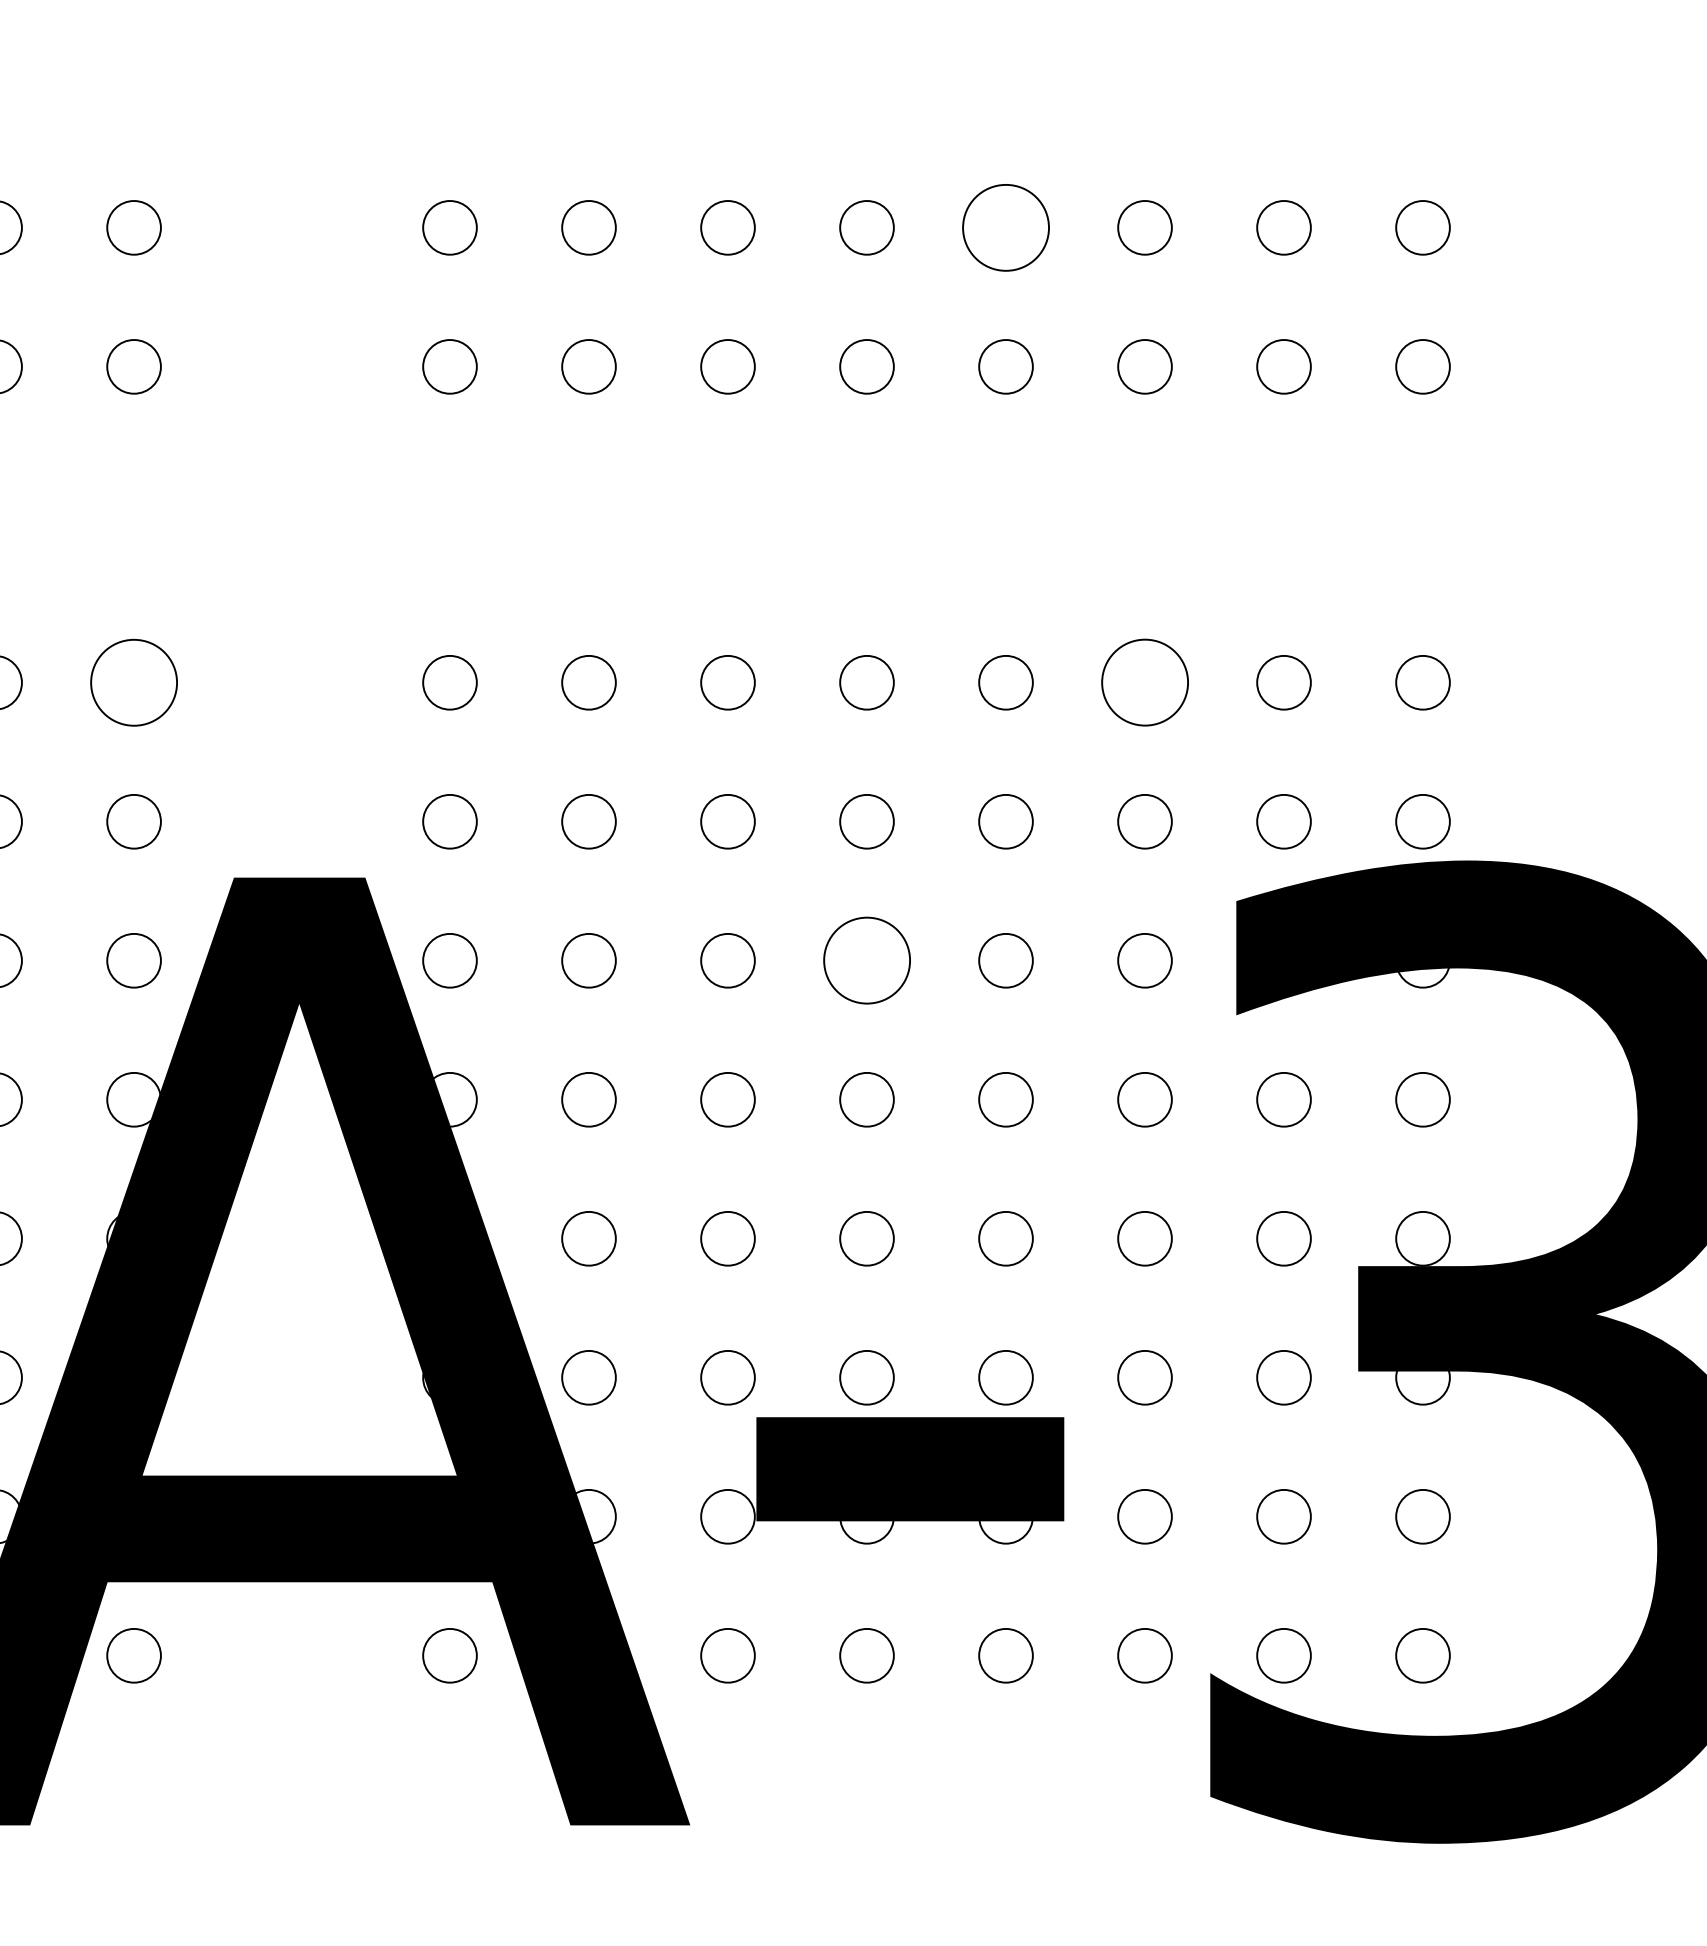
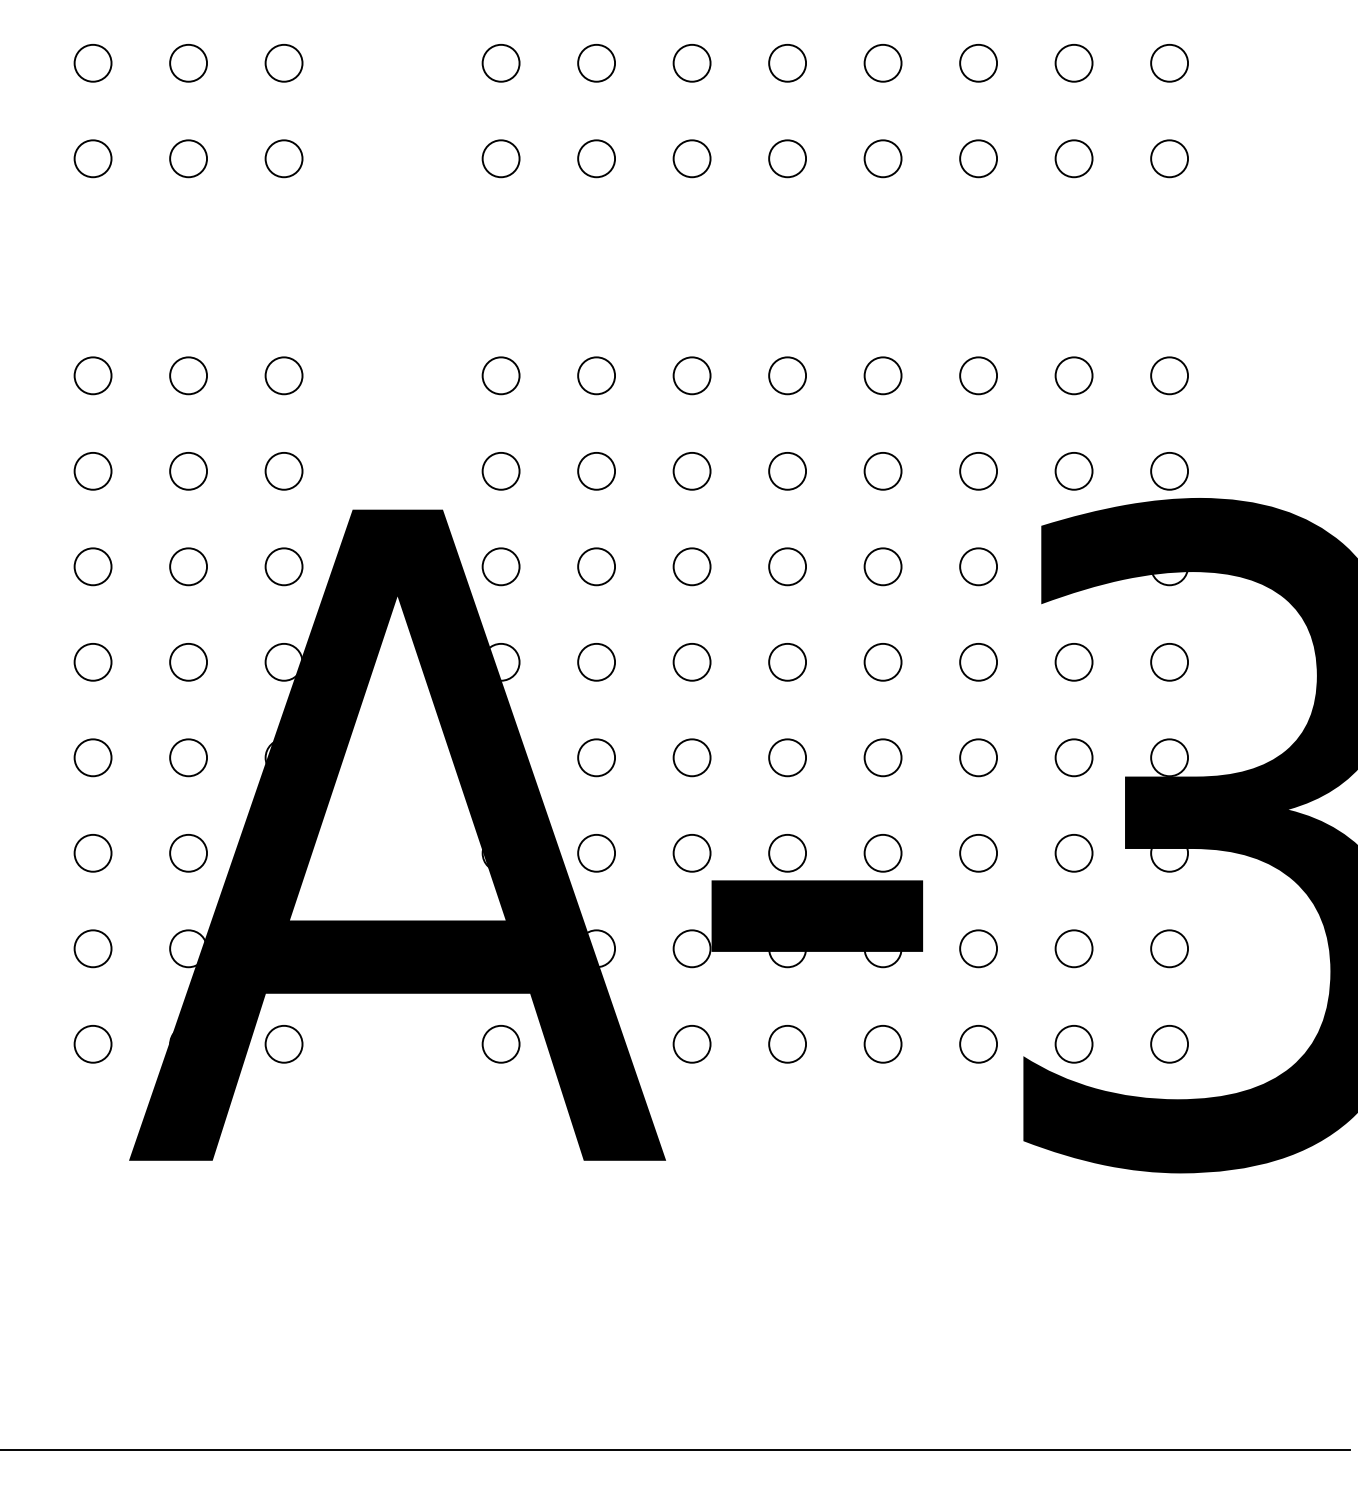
circle: (1005, 226) -> (882, 62), size x0.62
circle: (133, 682) -> (283, 375), size x0.62
circle: (1144, 682) -> (978, 375), size x0.62
circle: (866, 960) -> (787, 566), size x0.62

